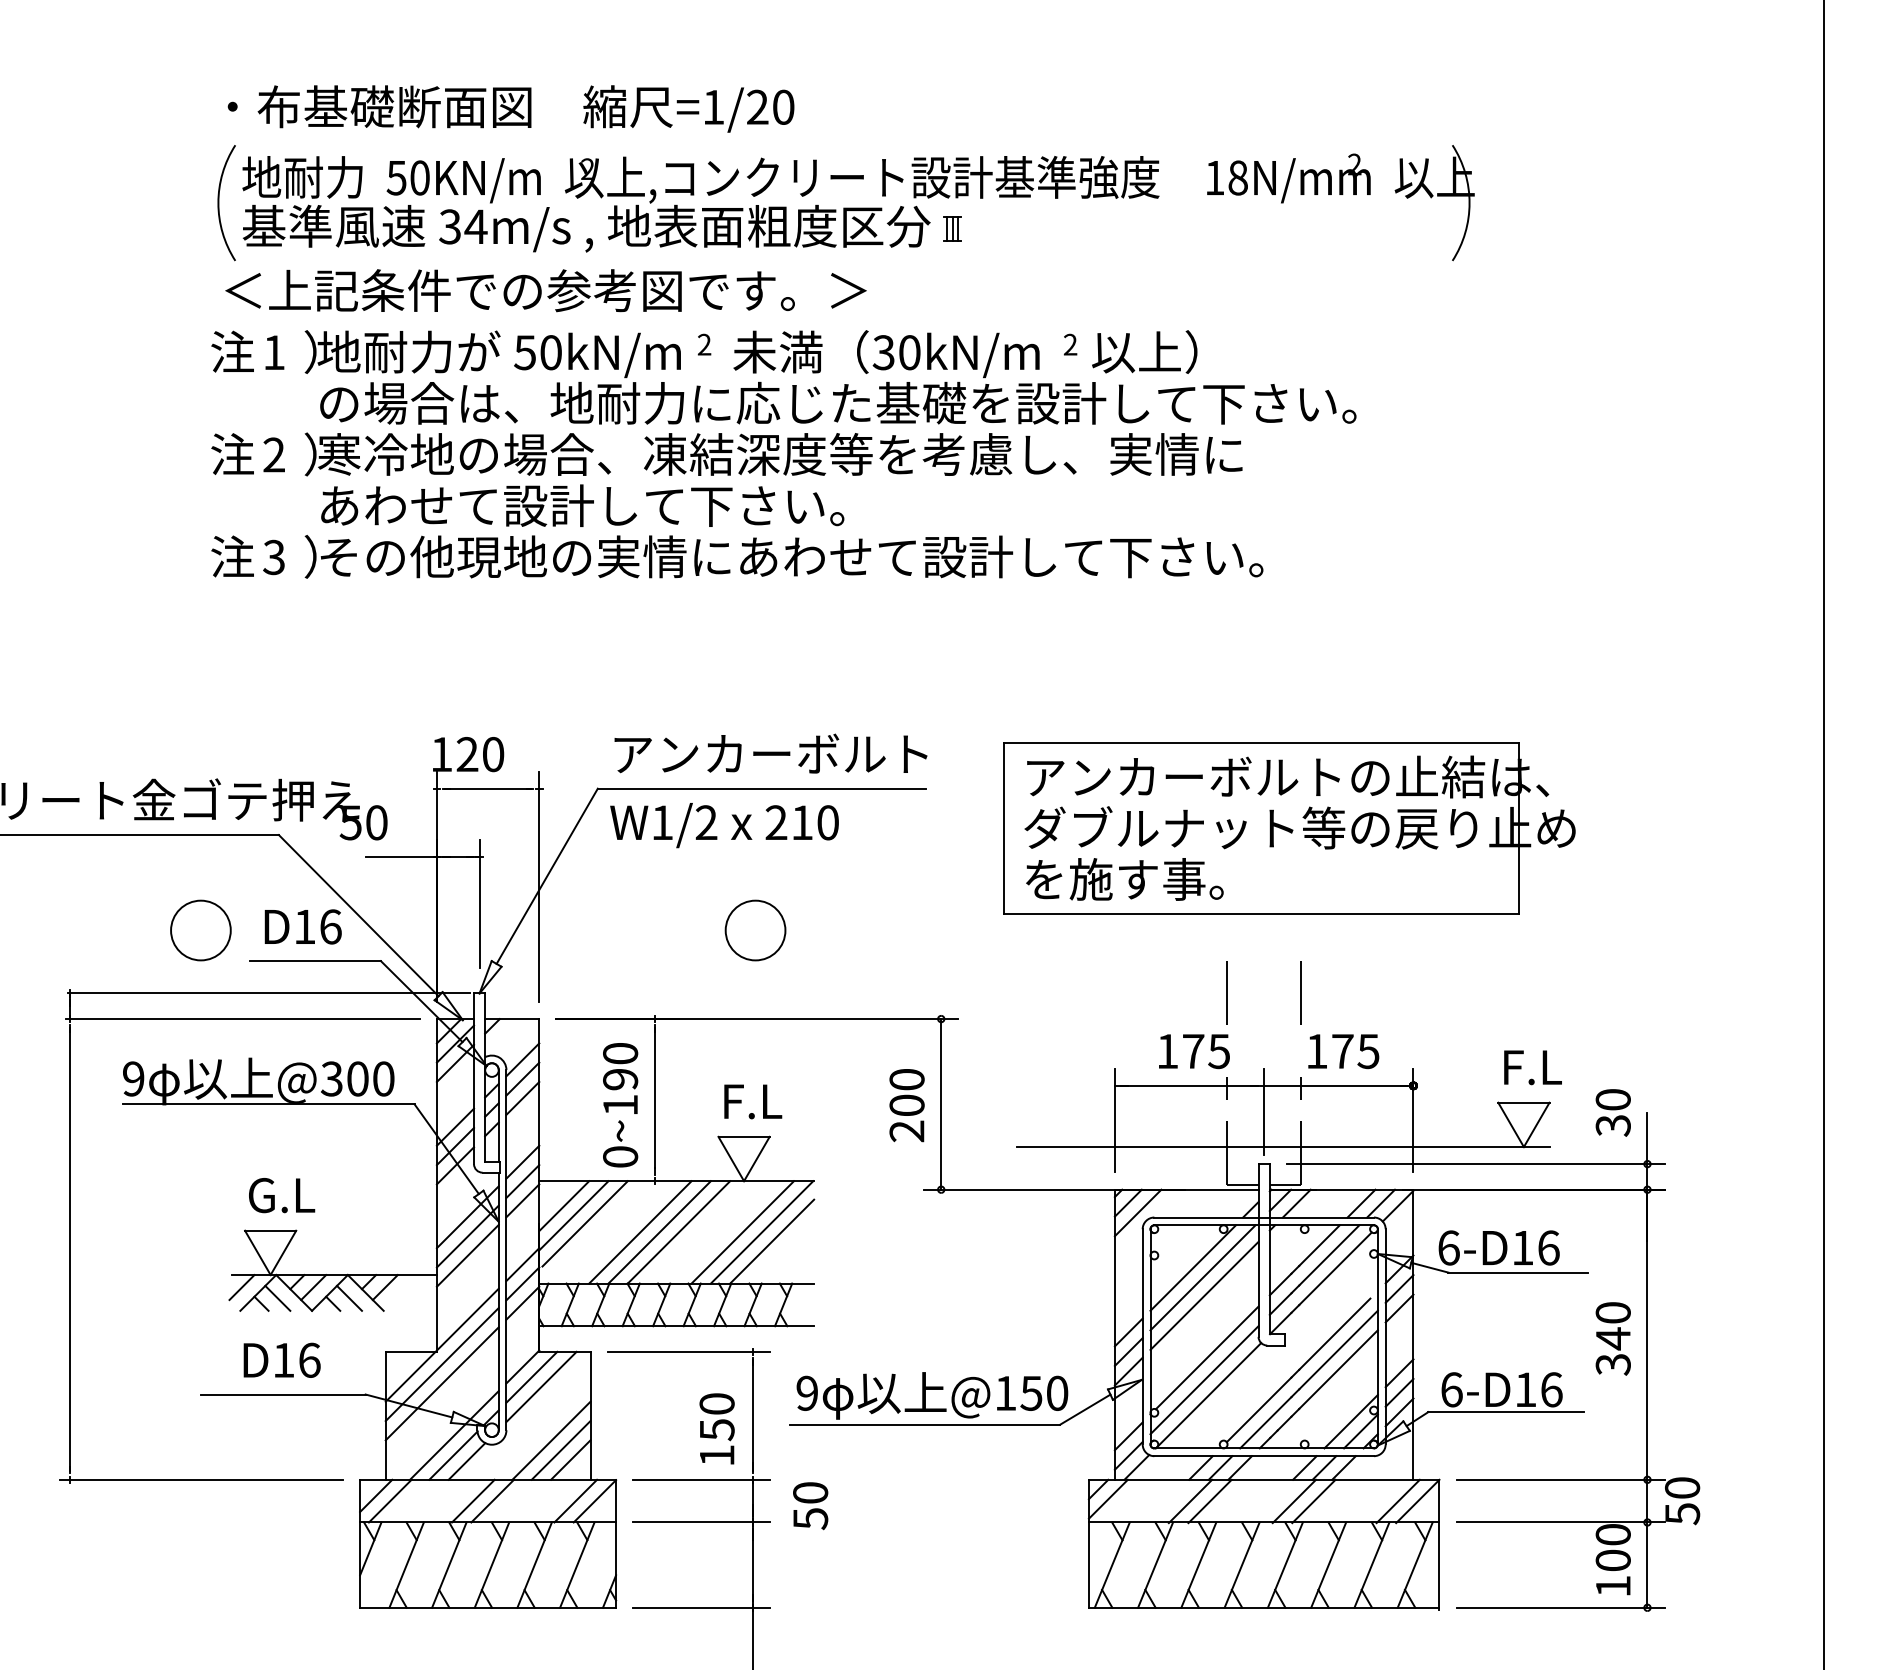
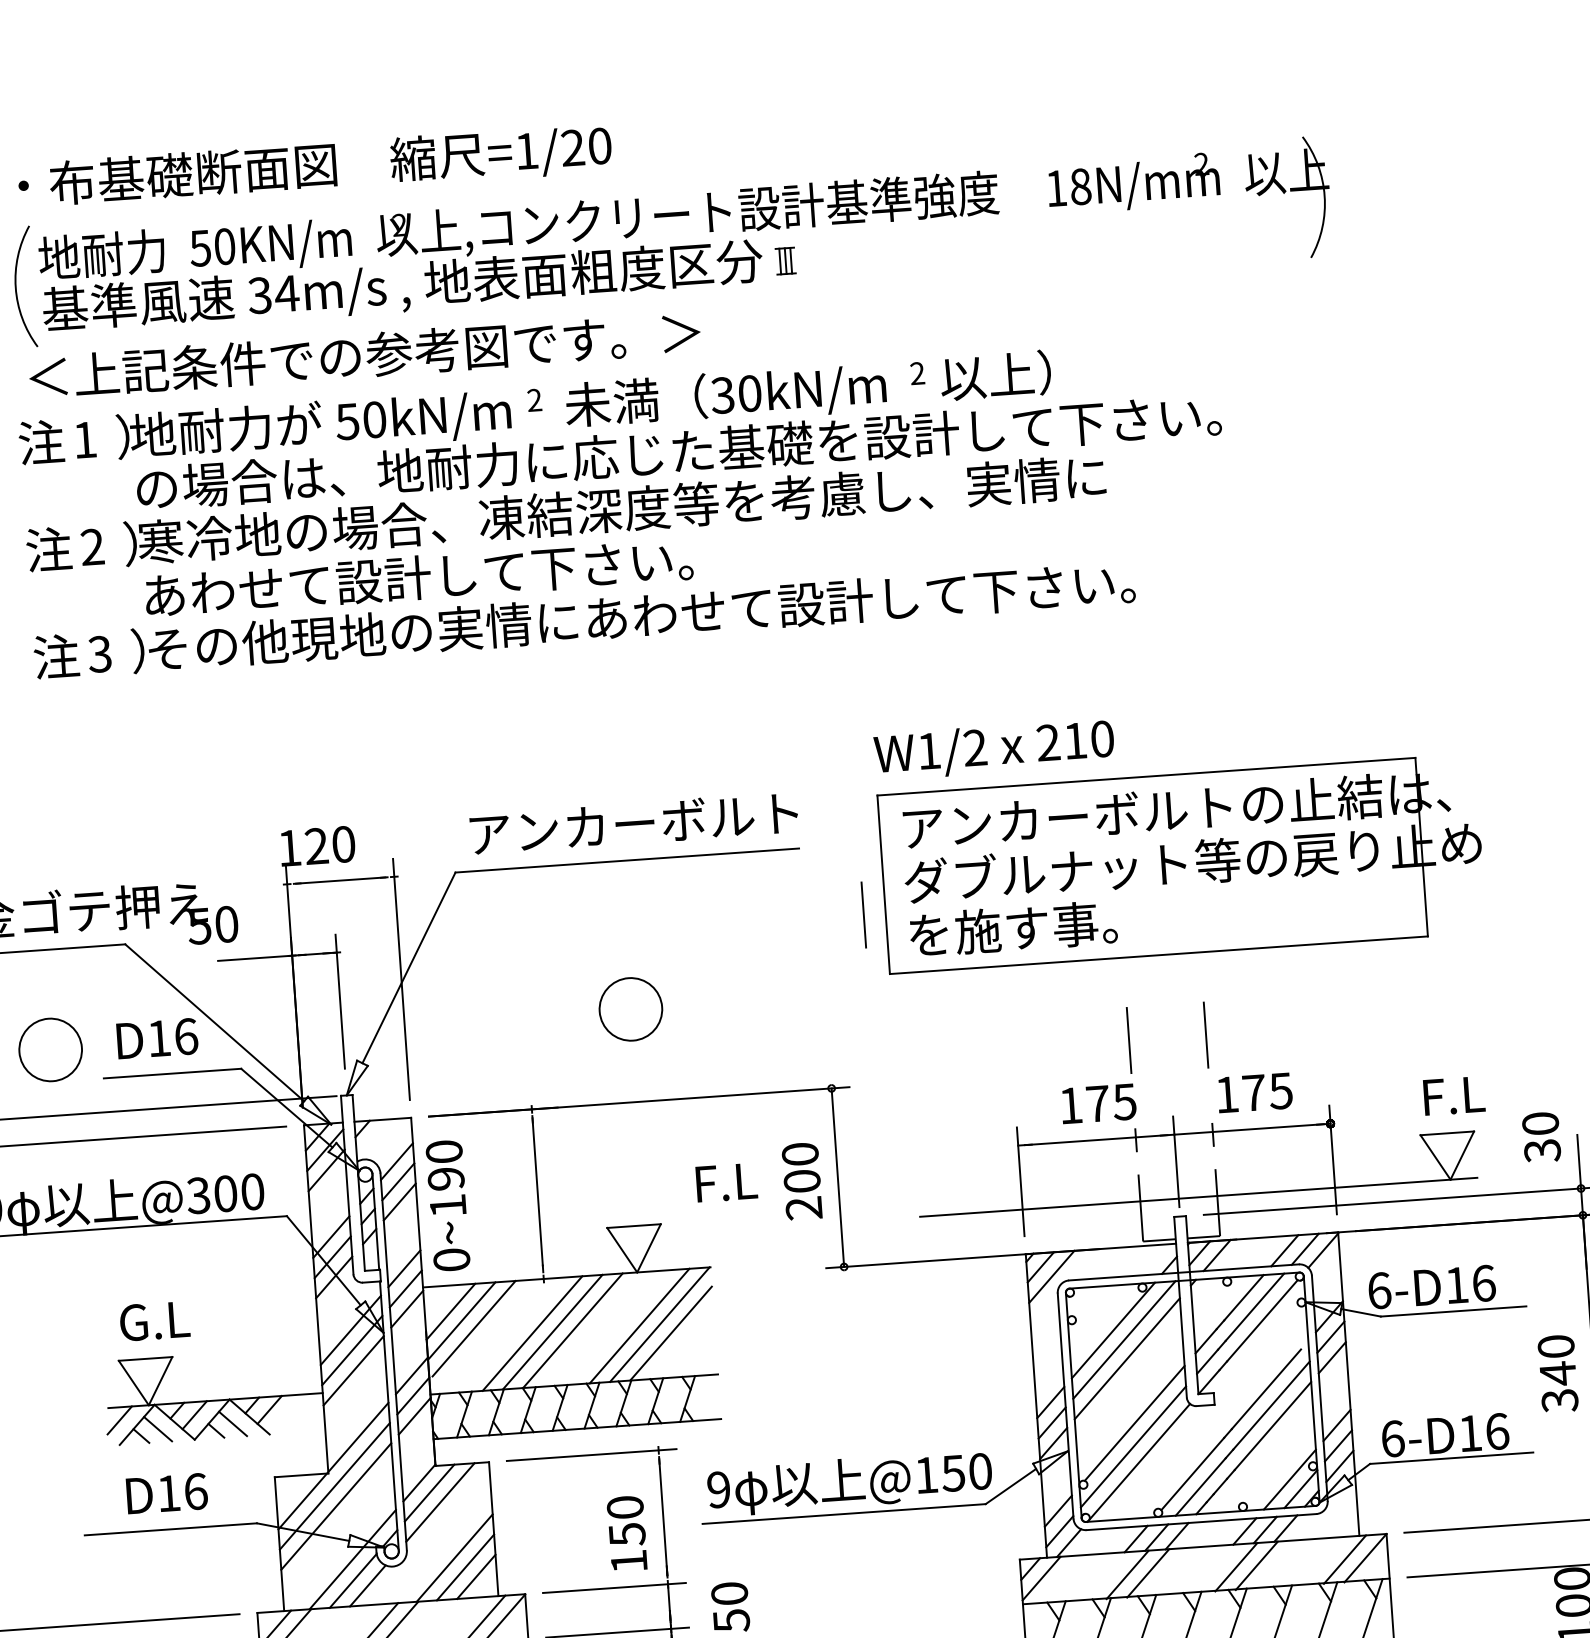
text: (724, 825) -> (994, 749), moved
line: (982, 855) -> (862, 914), added
text: (753, 1101) -> (727, 1182), moved
text: (620, 1105) -> (448, 1206), moved

